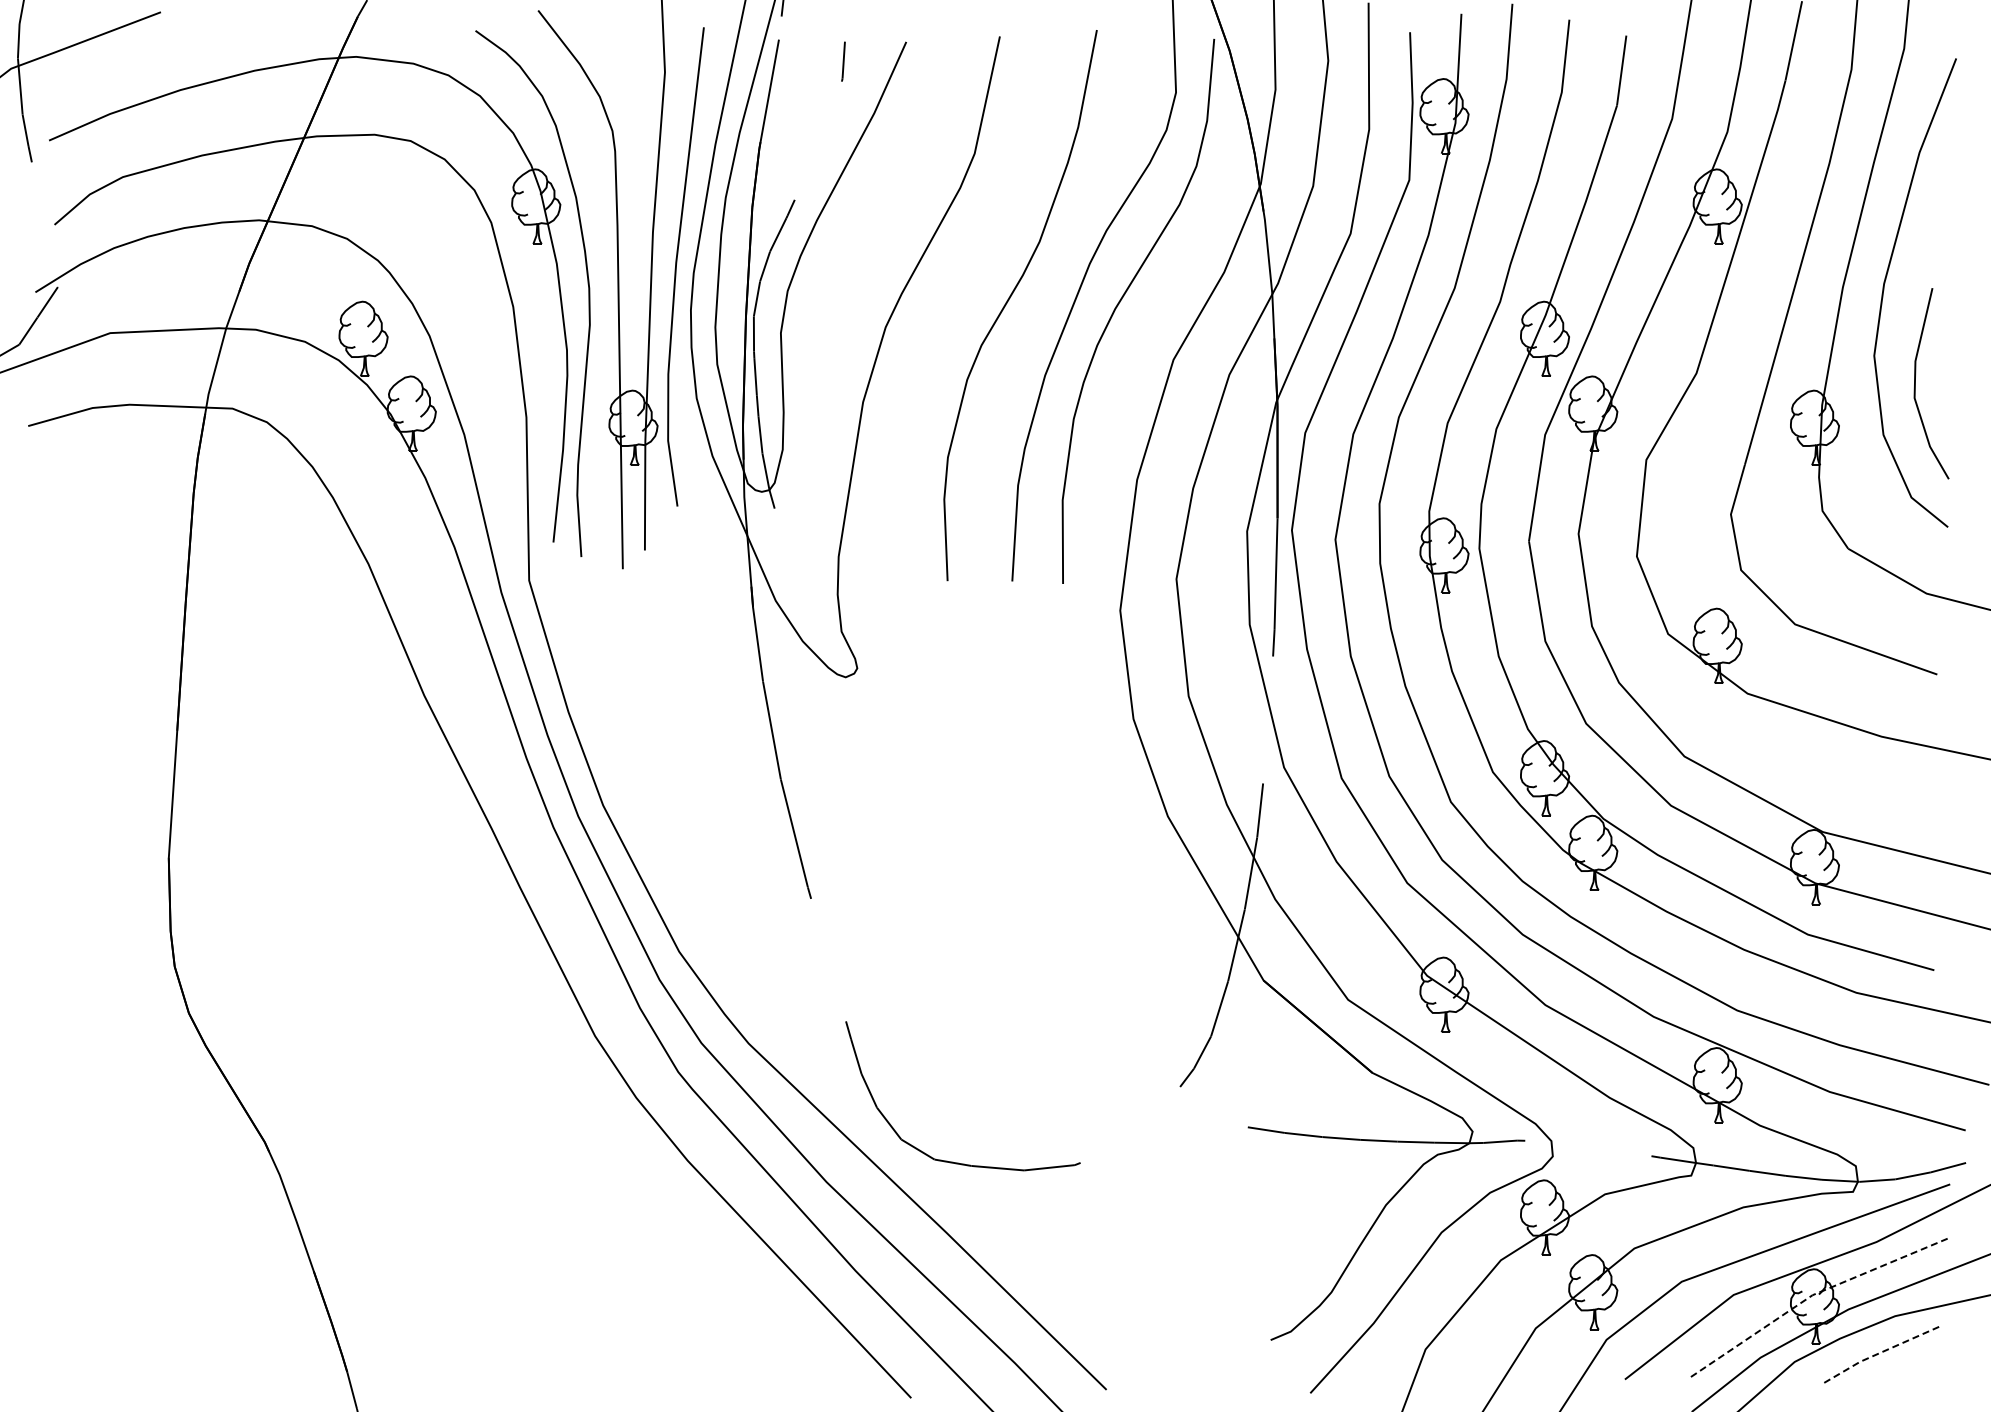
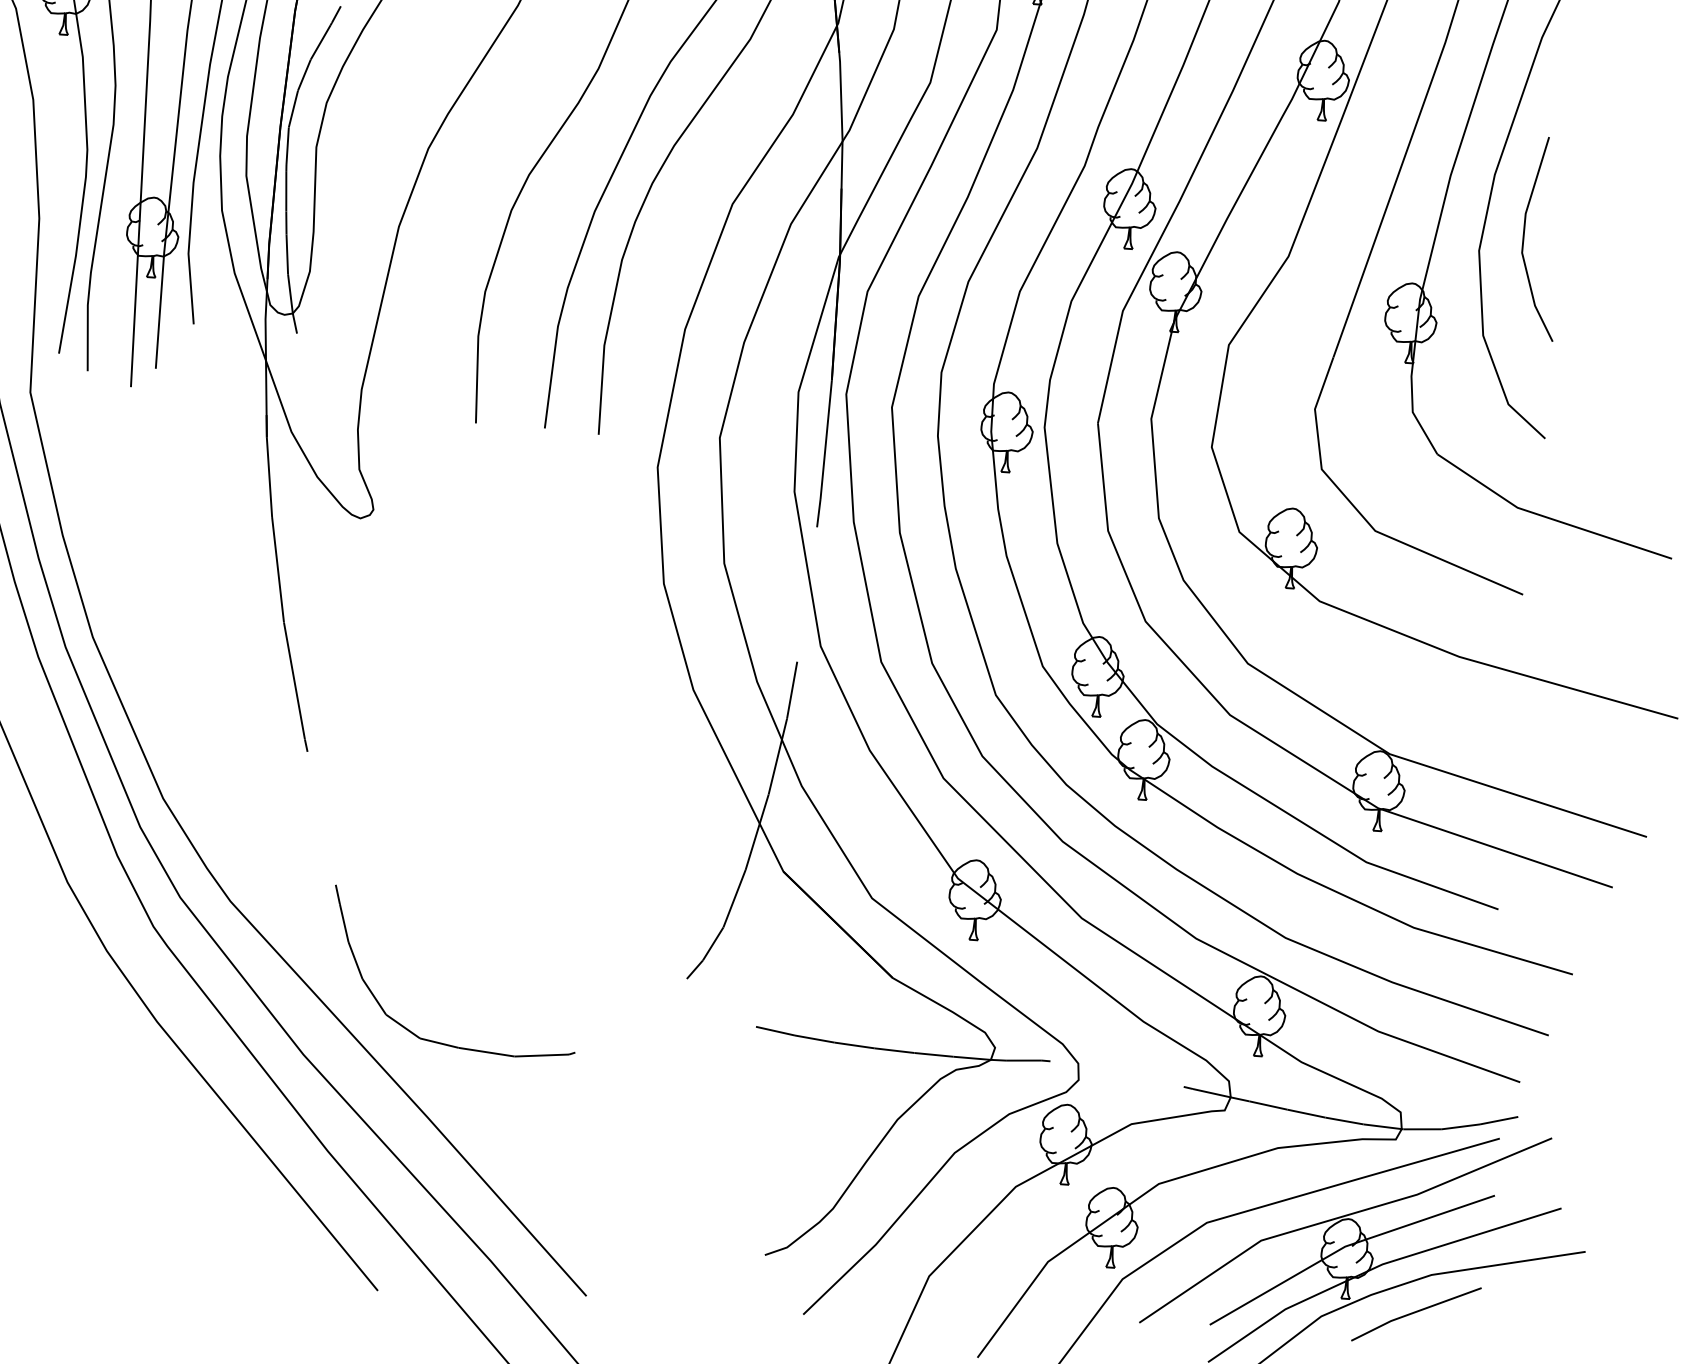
line: (1915, 383) -> (1524, 237), moved
line: (1813, 1294) -> (1346, 1245), dashed -> solid
line: (1881, 1352) -> (1414, 1312), dashed -> solid

